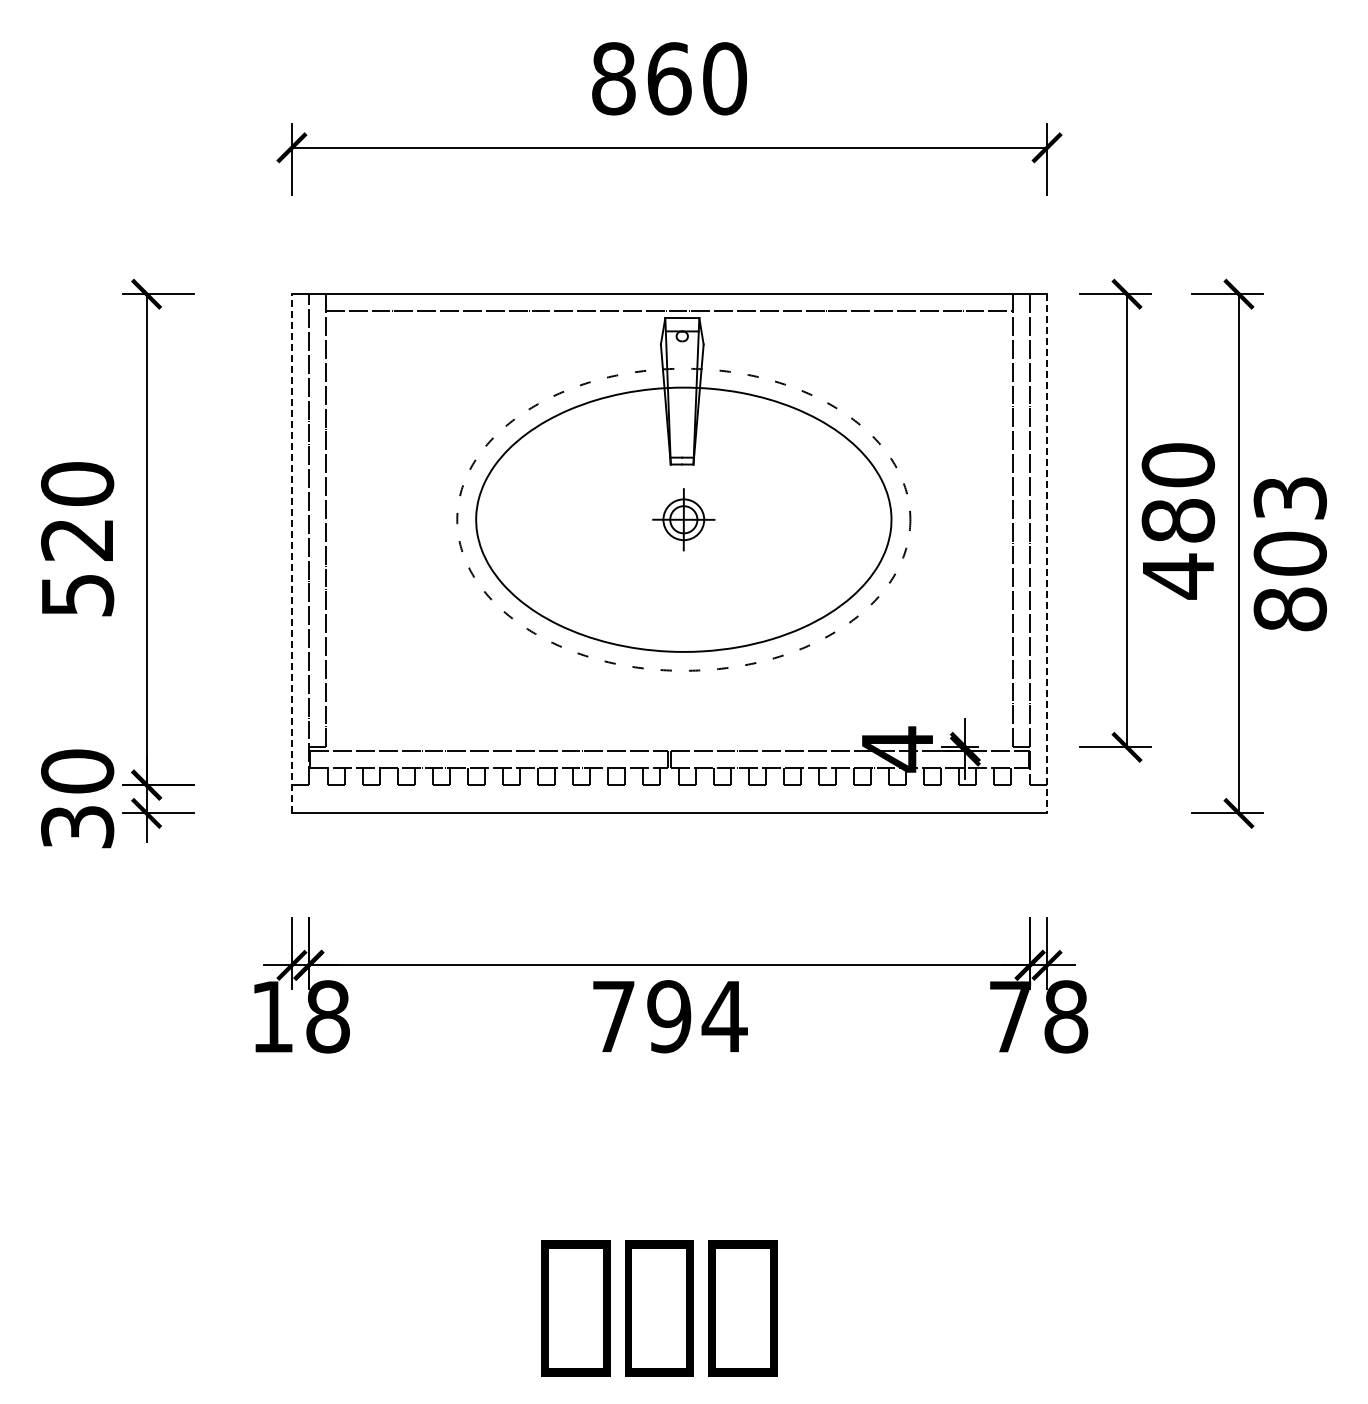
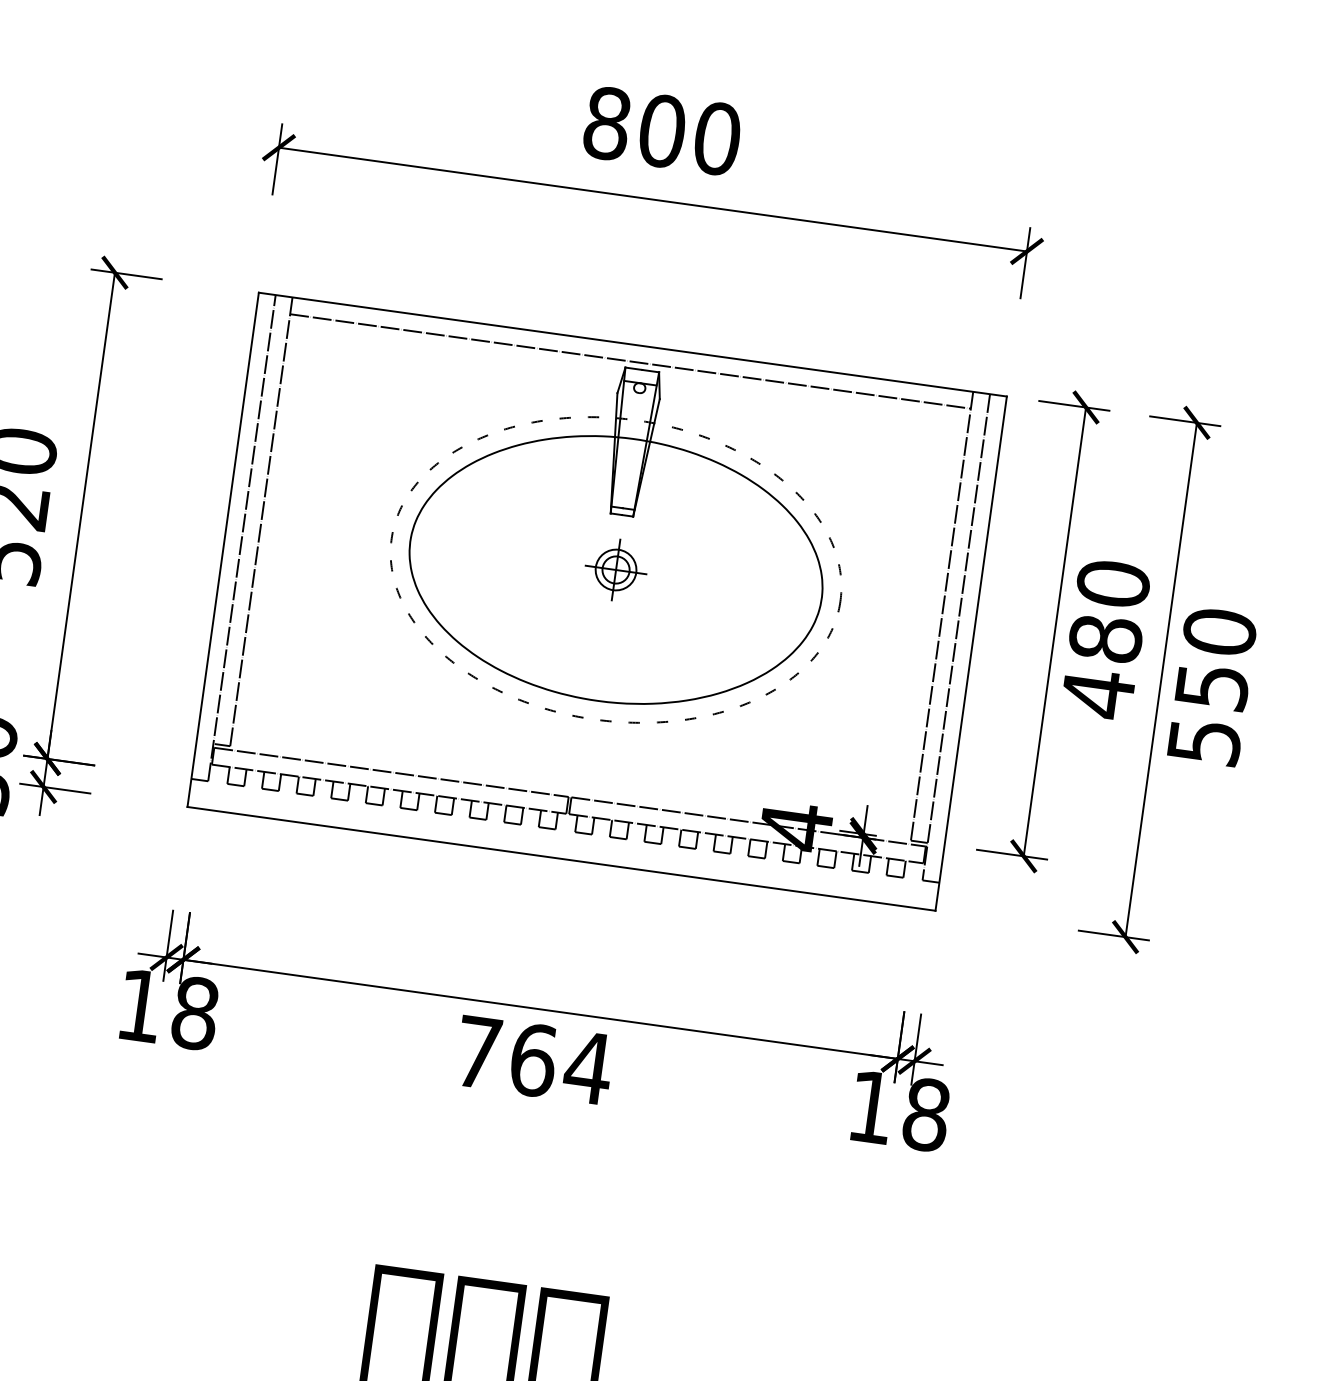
text: (669, 78) -> (662, 130), 860 -> 800
line: (291, 553) -> (222, 549), dashed -> solid
line: (1047, 553) -> (971, 653), dashed -> solid
text: (1290, 553) -> (1212, 686), 803 -> 550
text: (669, 1016) -> (533, 1060), 794 -> 764
text: (1010, 1016) -> (871, 1106), 78 -> 18

